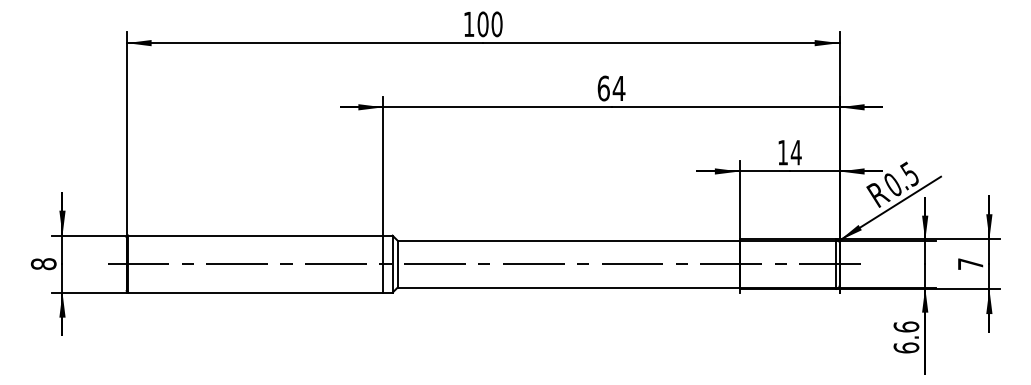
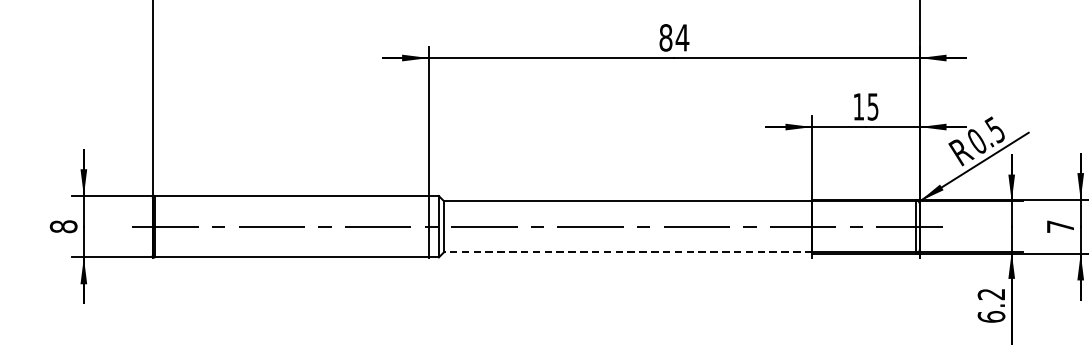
text: (603, 88) -> (665, 37), 64 -> 84
text: (795, 152) -> (872, 106), 14 -> 15
line: (568, 287) -> (628, 251), solid -> dashed
text: (906, 326) -> (991, 293), 6.6 -> 6.2

